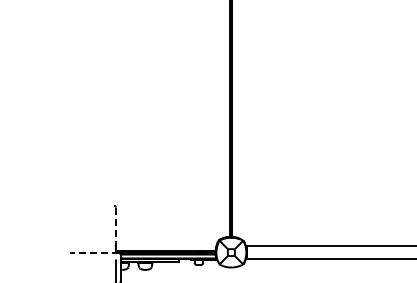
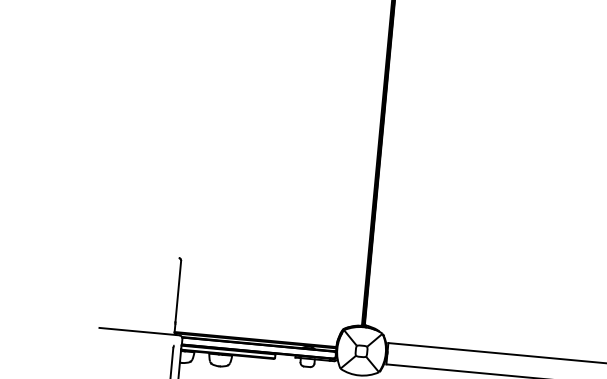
line: (115, 226) -> (177, 291), dashed -> solid
line: (94, 253) -> (139, 332), dashed -> solid

